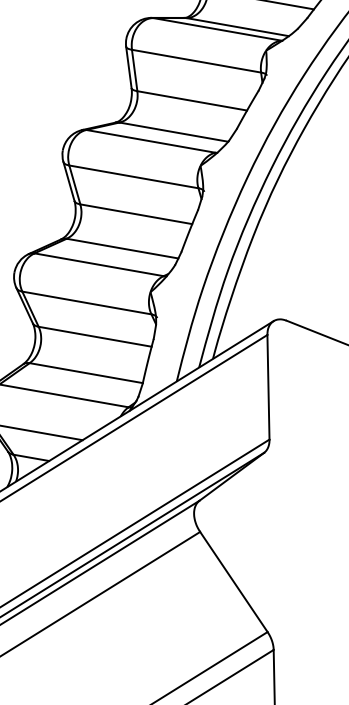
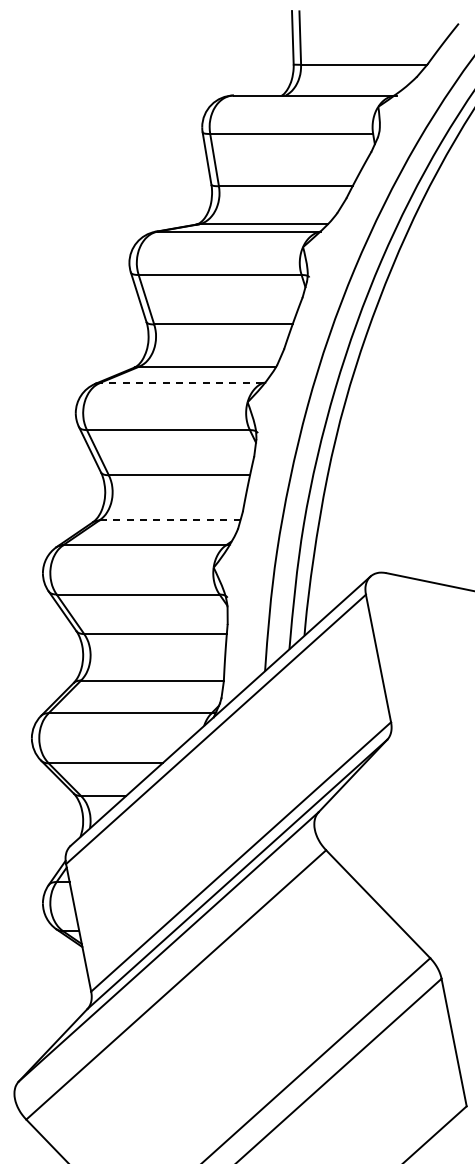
line: (150, 140) -> (181, 382), solid -> dashed
line: (122, 248) -> (169, 520), solid -> dashed

